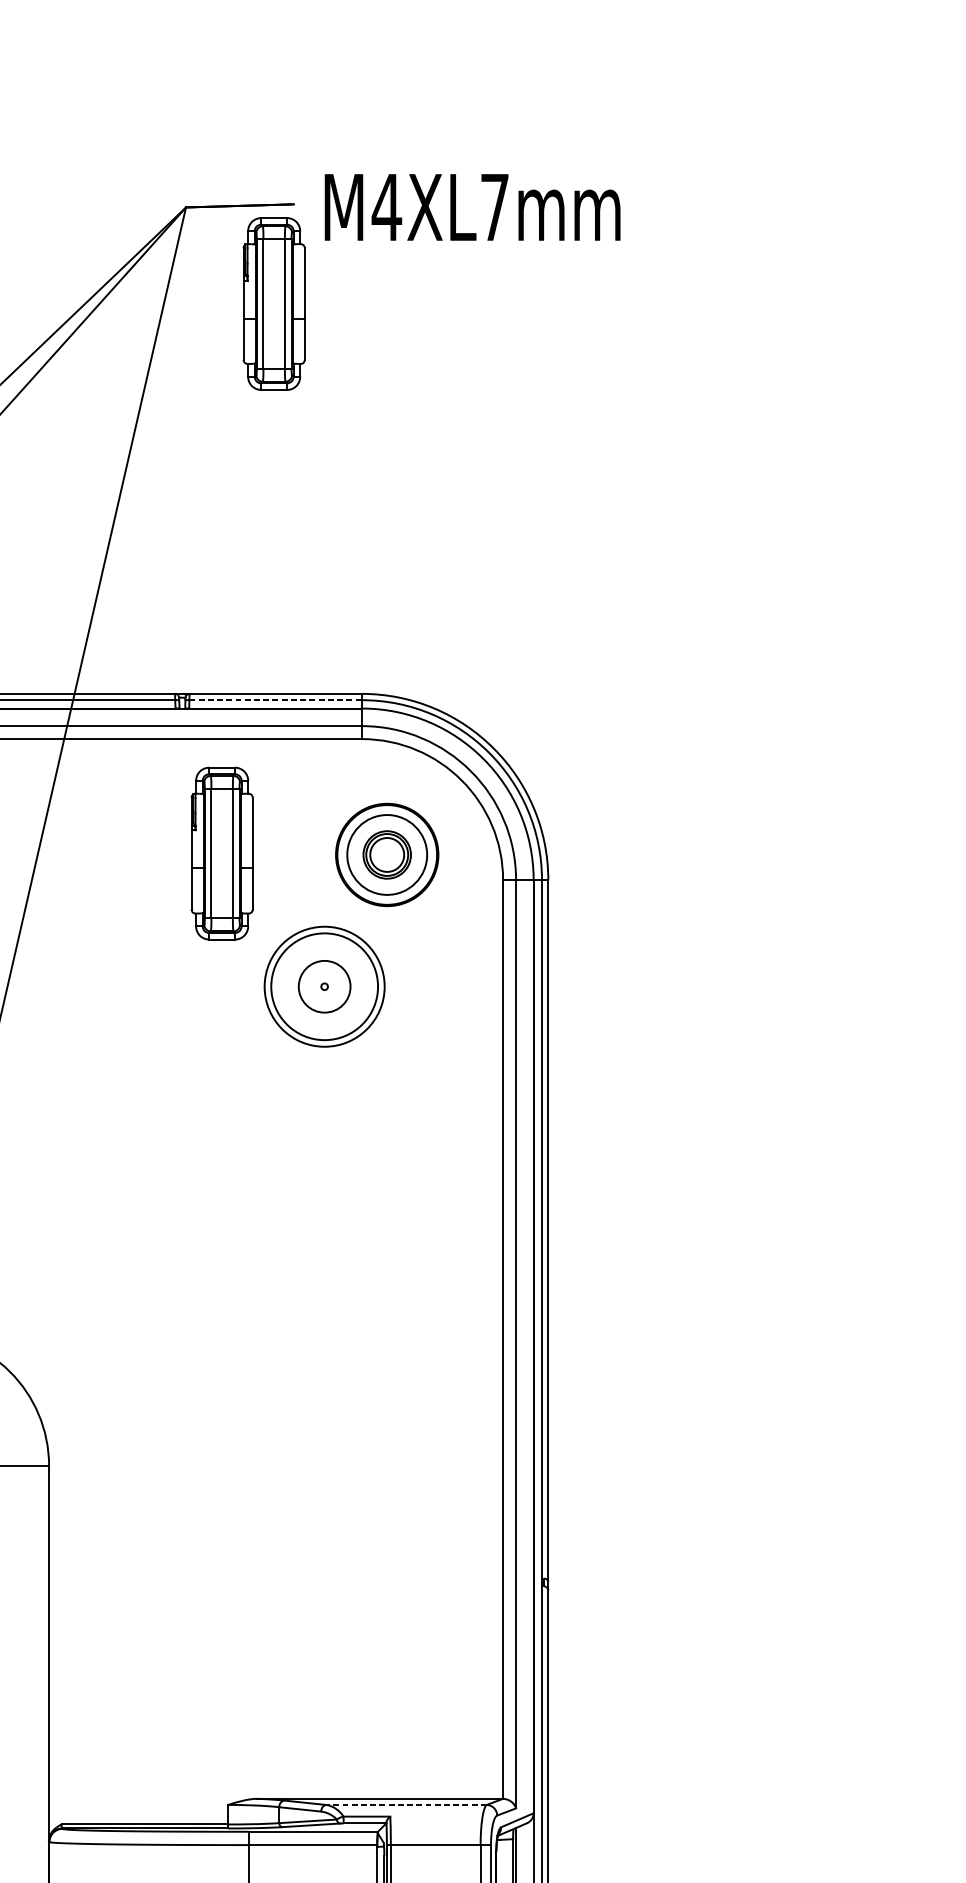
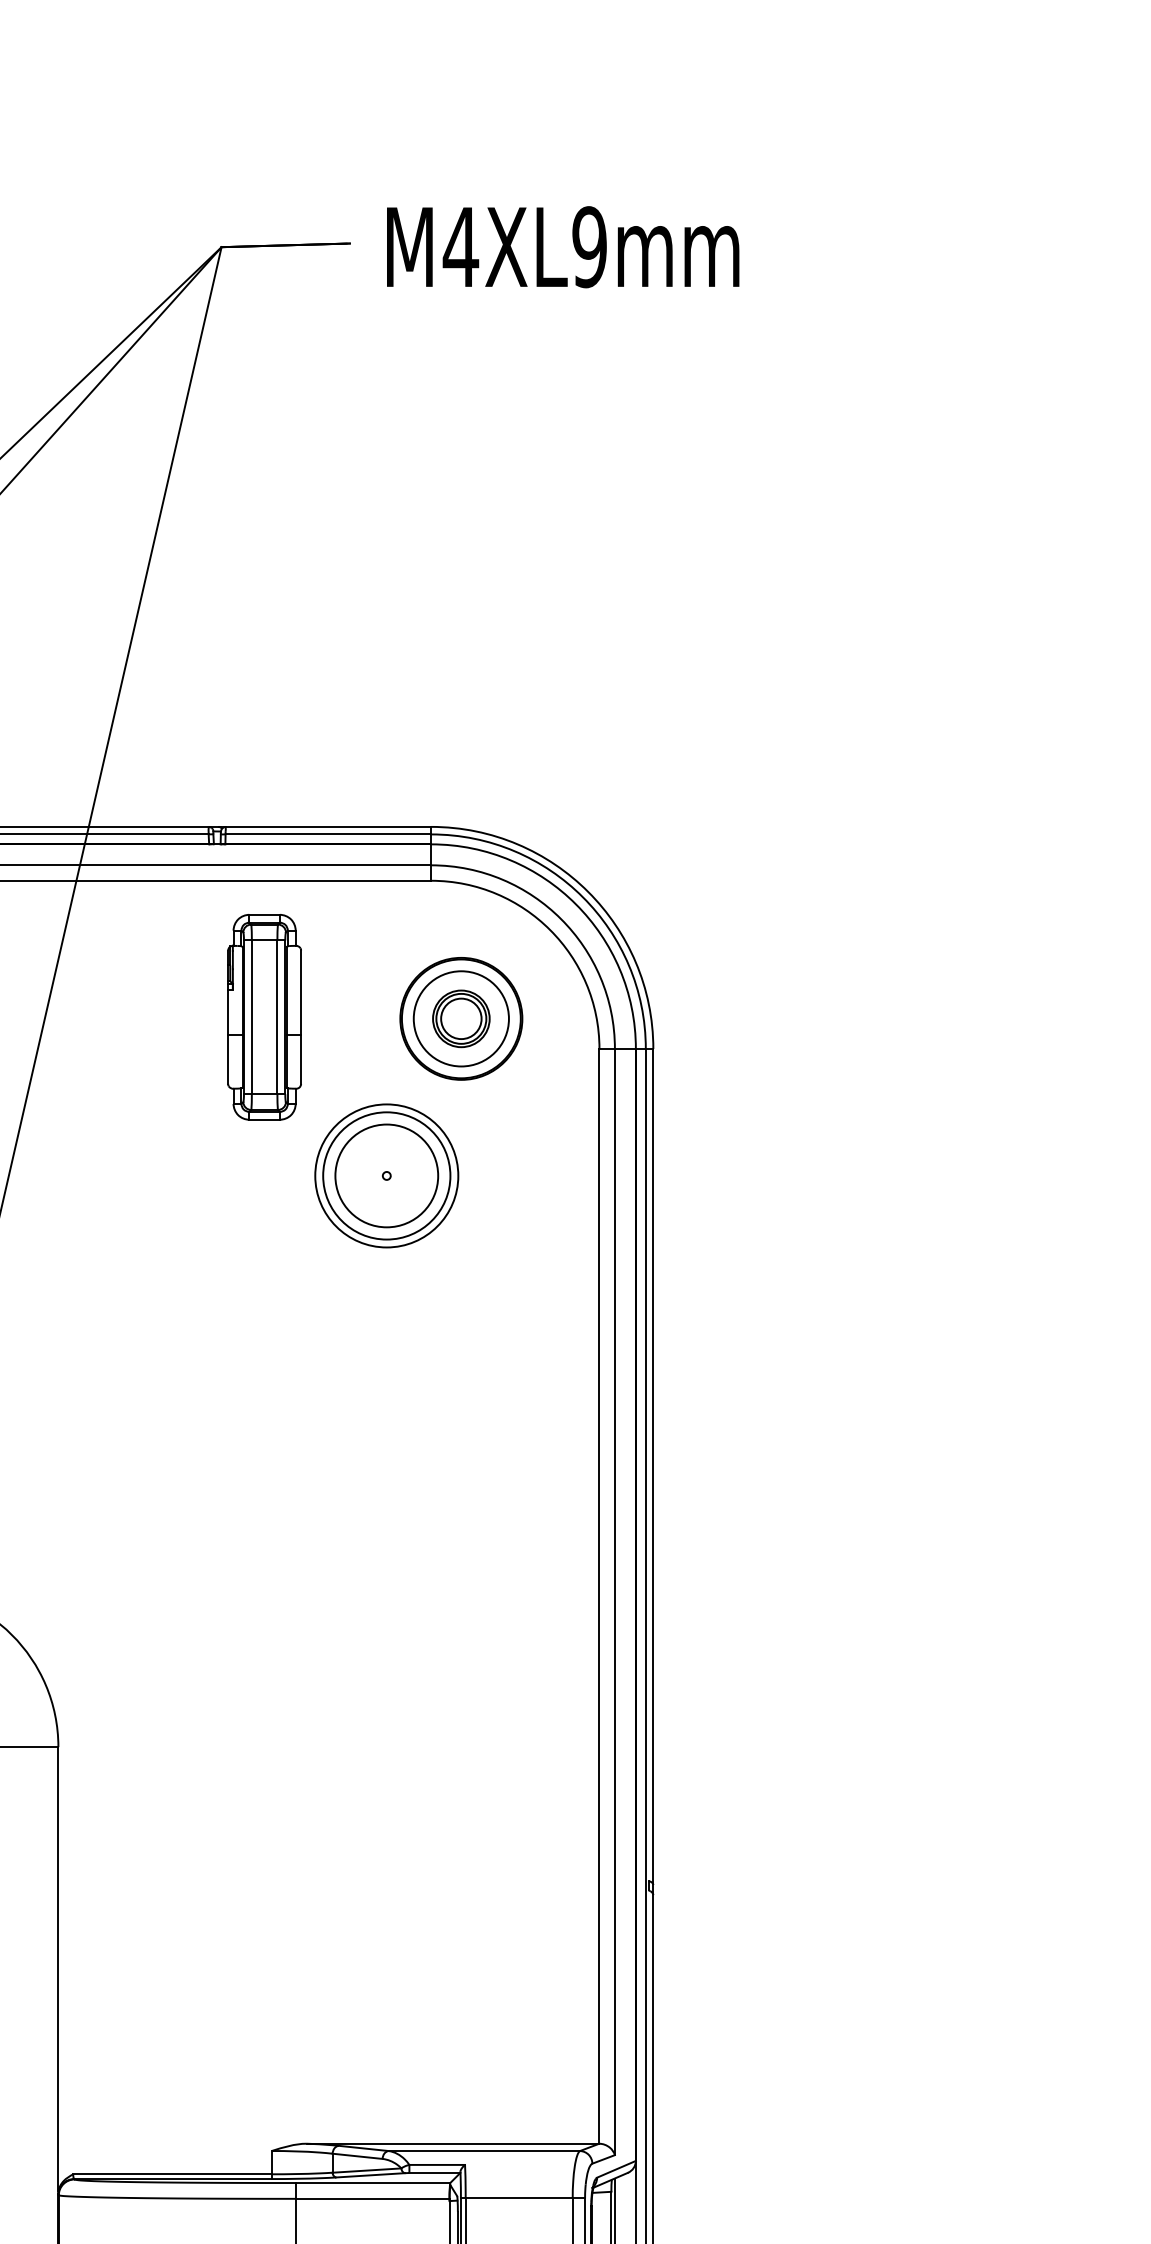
text: (494, 207) -> (589, 247), M4XL7mm -> M4XL9mm
part: (274, 304) -> (326, 362), removed
line: (275, 700) -> (328, 834), dashed -> solid
circle: (324, 986) -> (386, 1175), size x1.67
line: (406, 1805) -> (484, 2151), dashed -> solid

